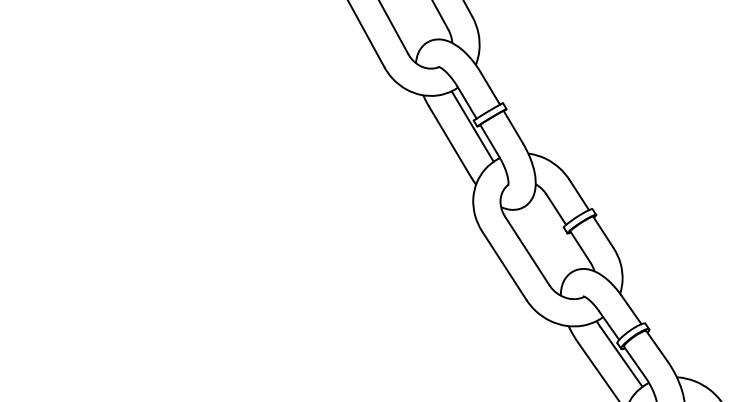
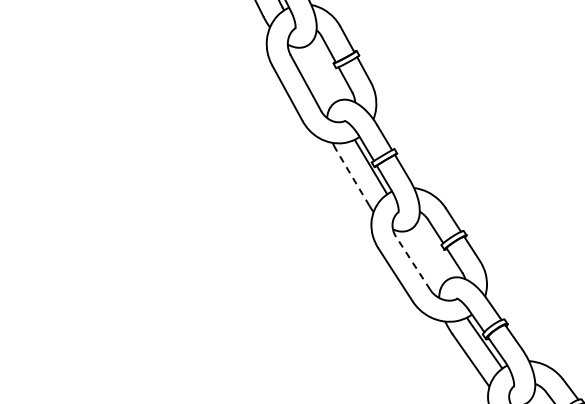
line: (450, 141) -> (353, 178), solid -> dashed
line: (526, 249) -> (412, 262), solid -> dashed

